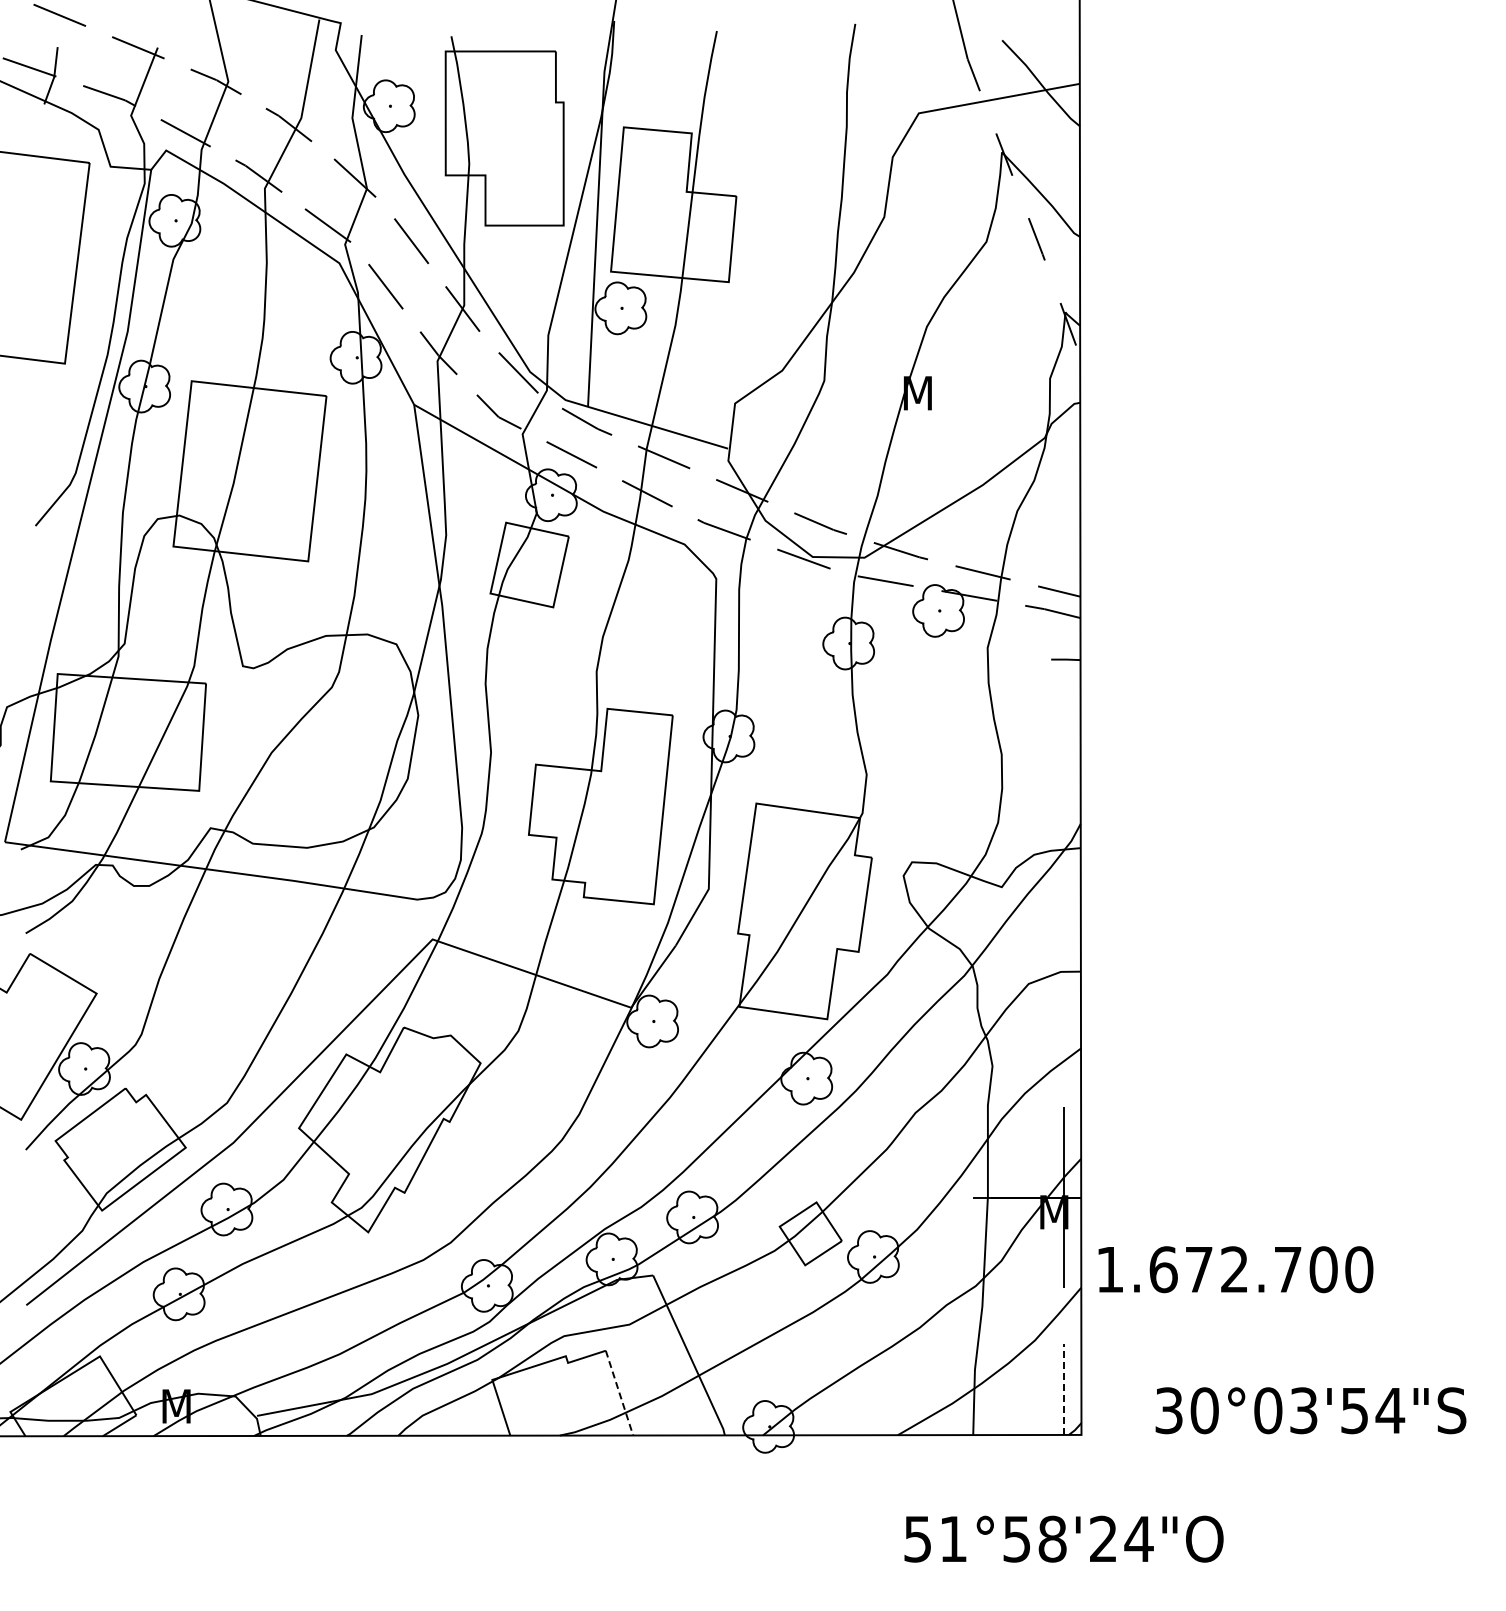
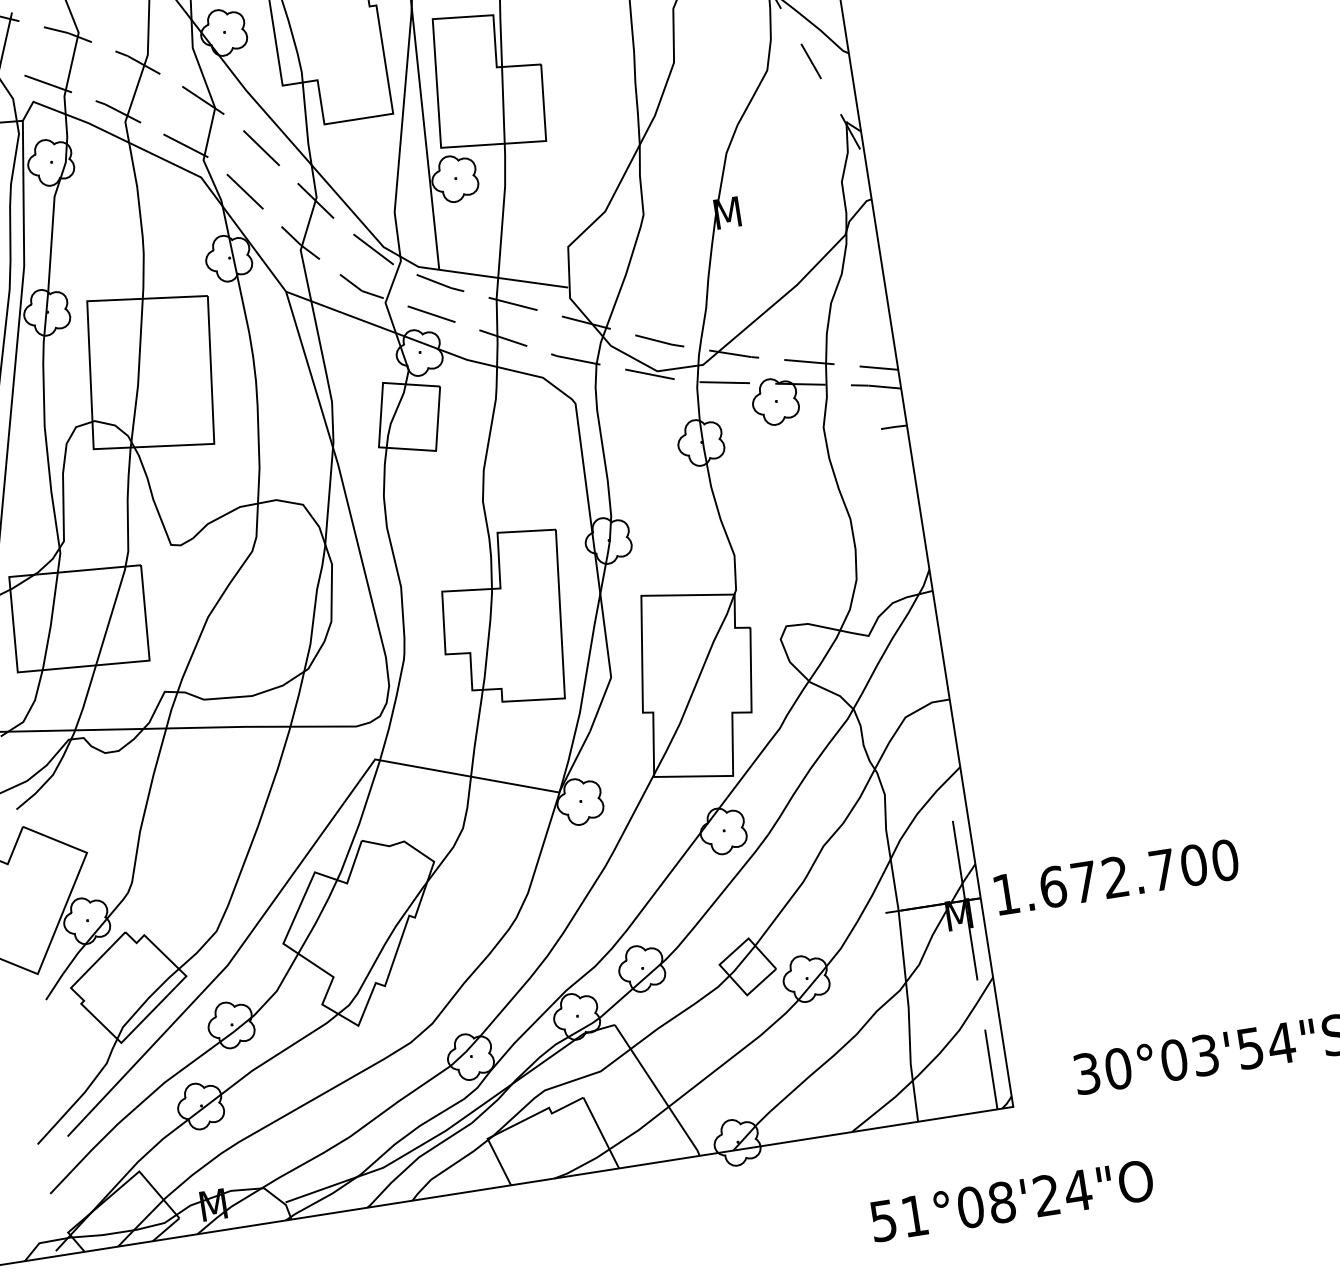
text: (1235, 1269) -> (1116, 877), moved
line: (1063, 1389) -> (991, 1069), dashed -> solid
line: (619, 1393) -> (601, 1133), dashed -> solid
text: (1017, 1538) -> (971, 1206), 51°58'24"O -> 51°08'24"O

